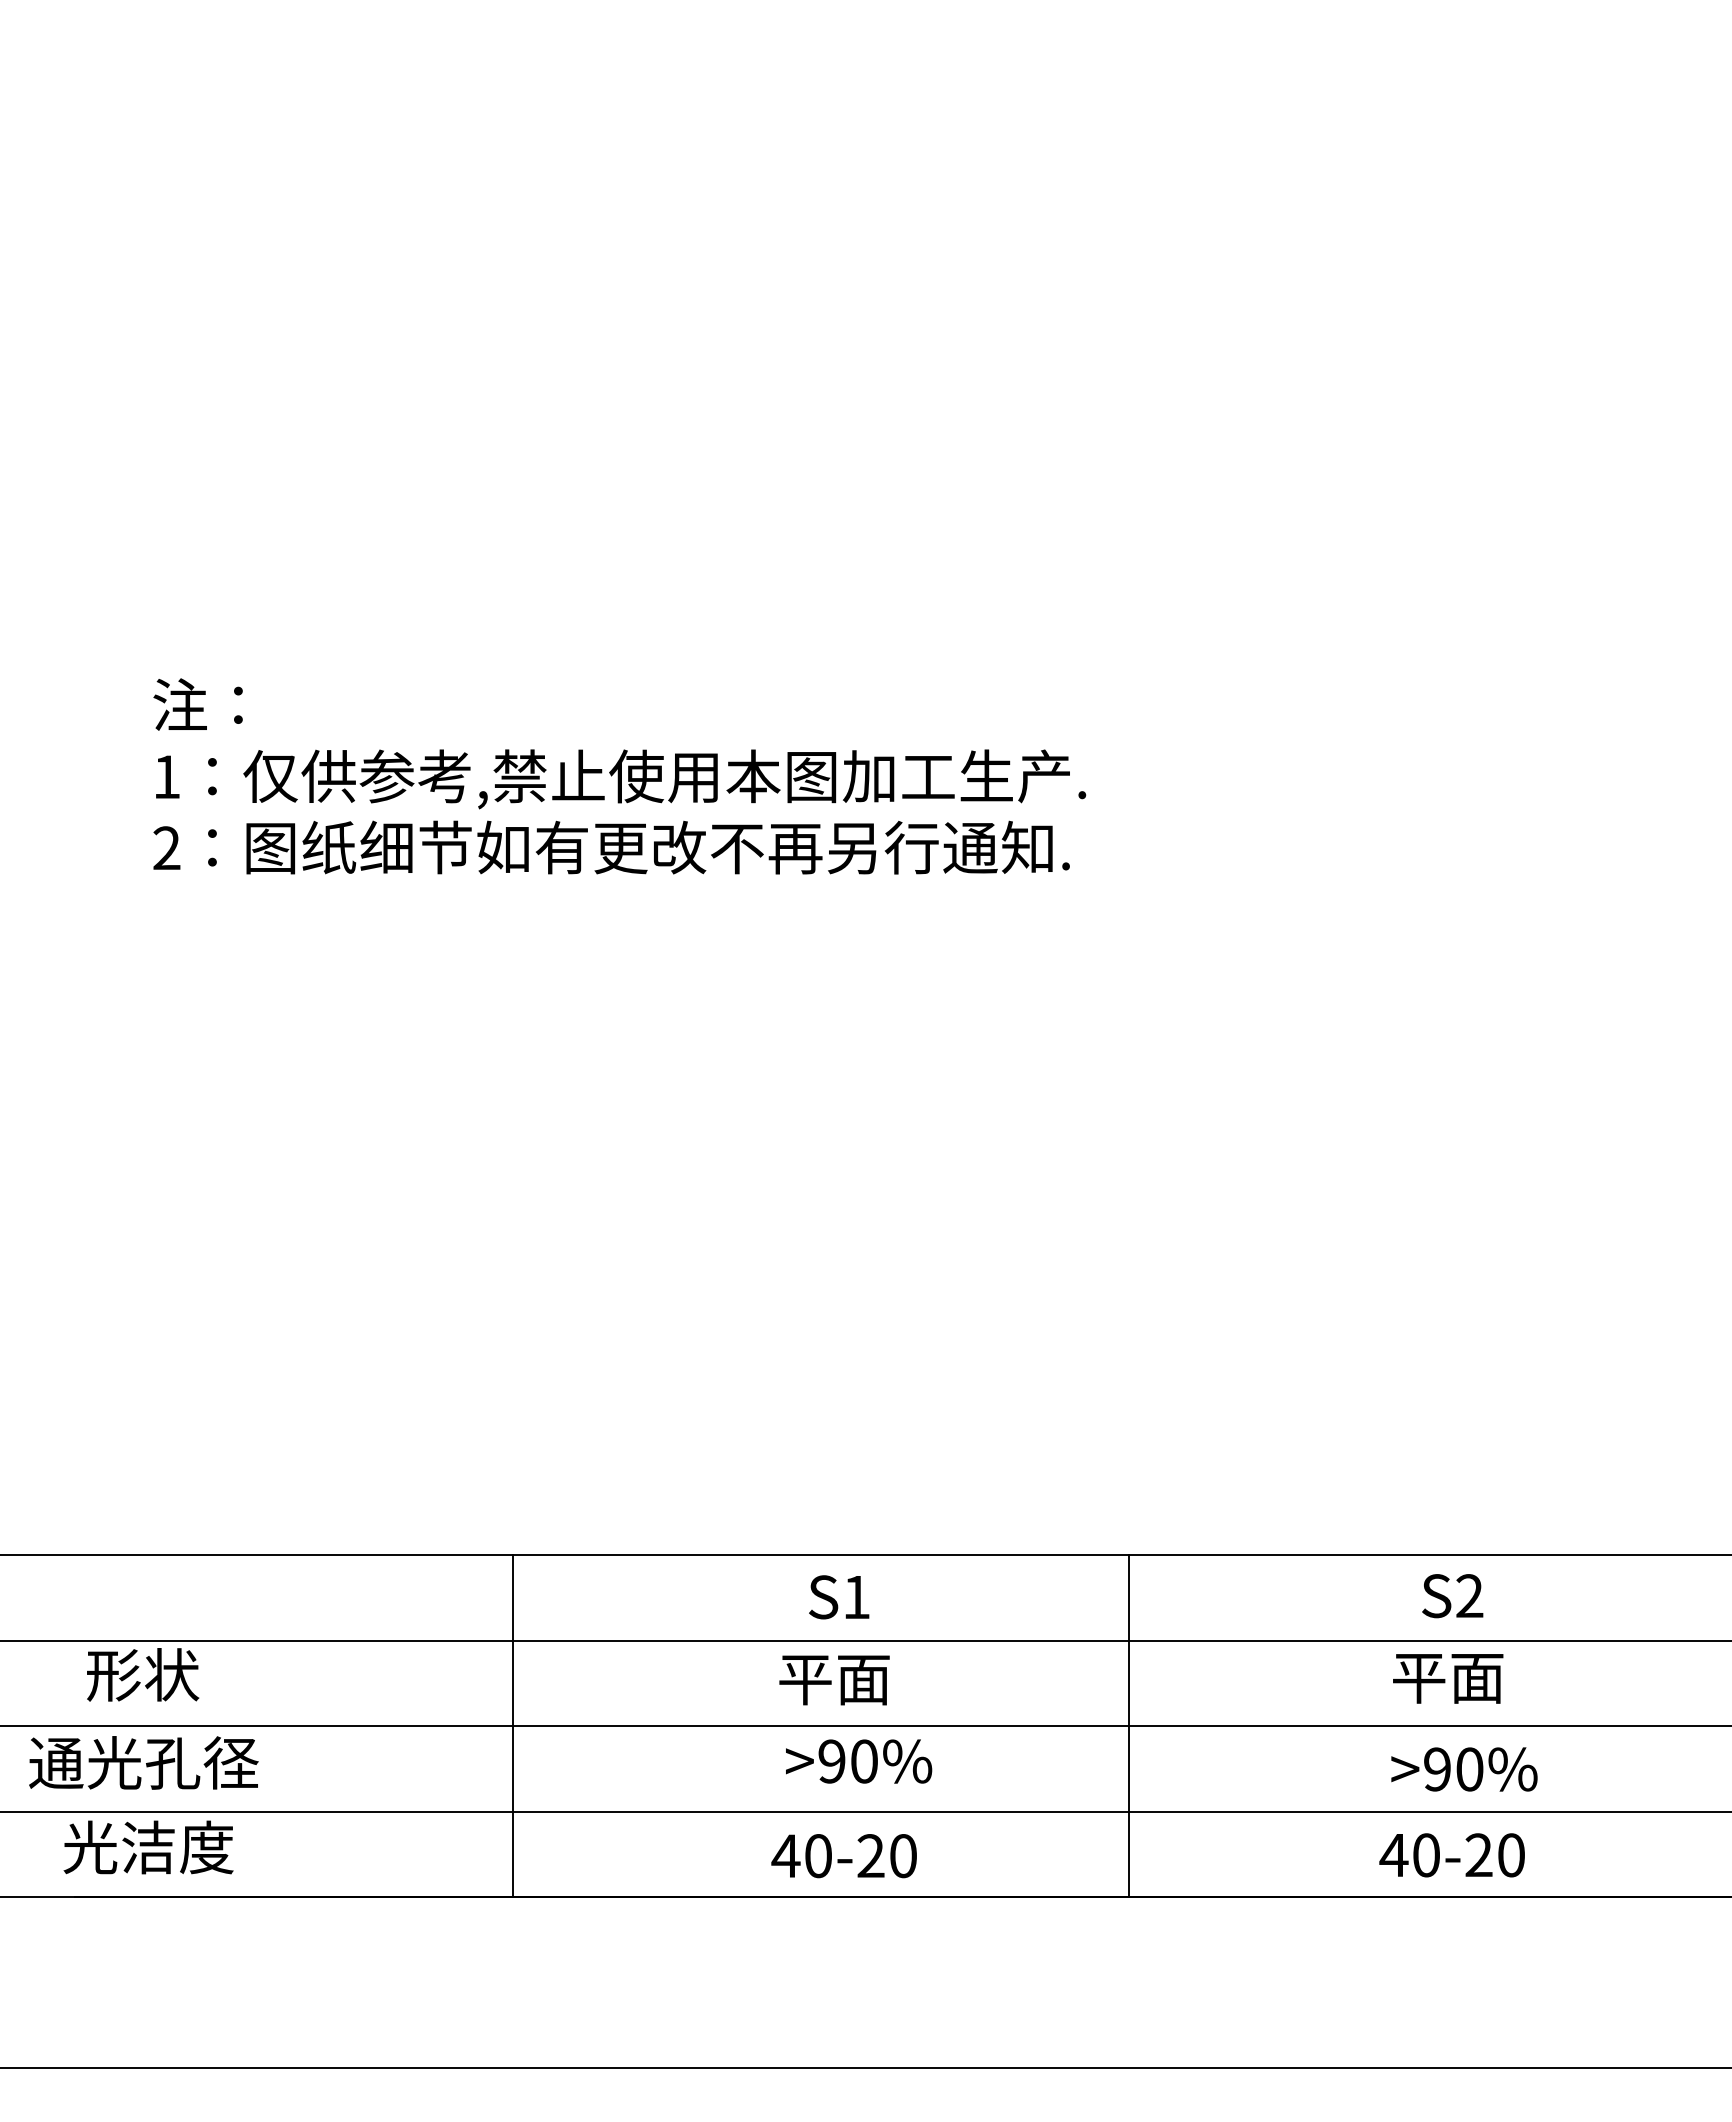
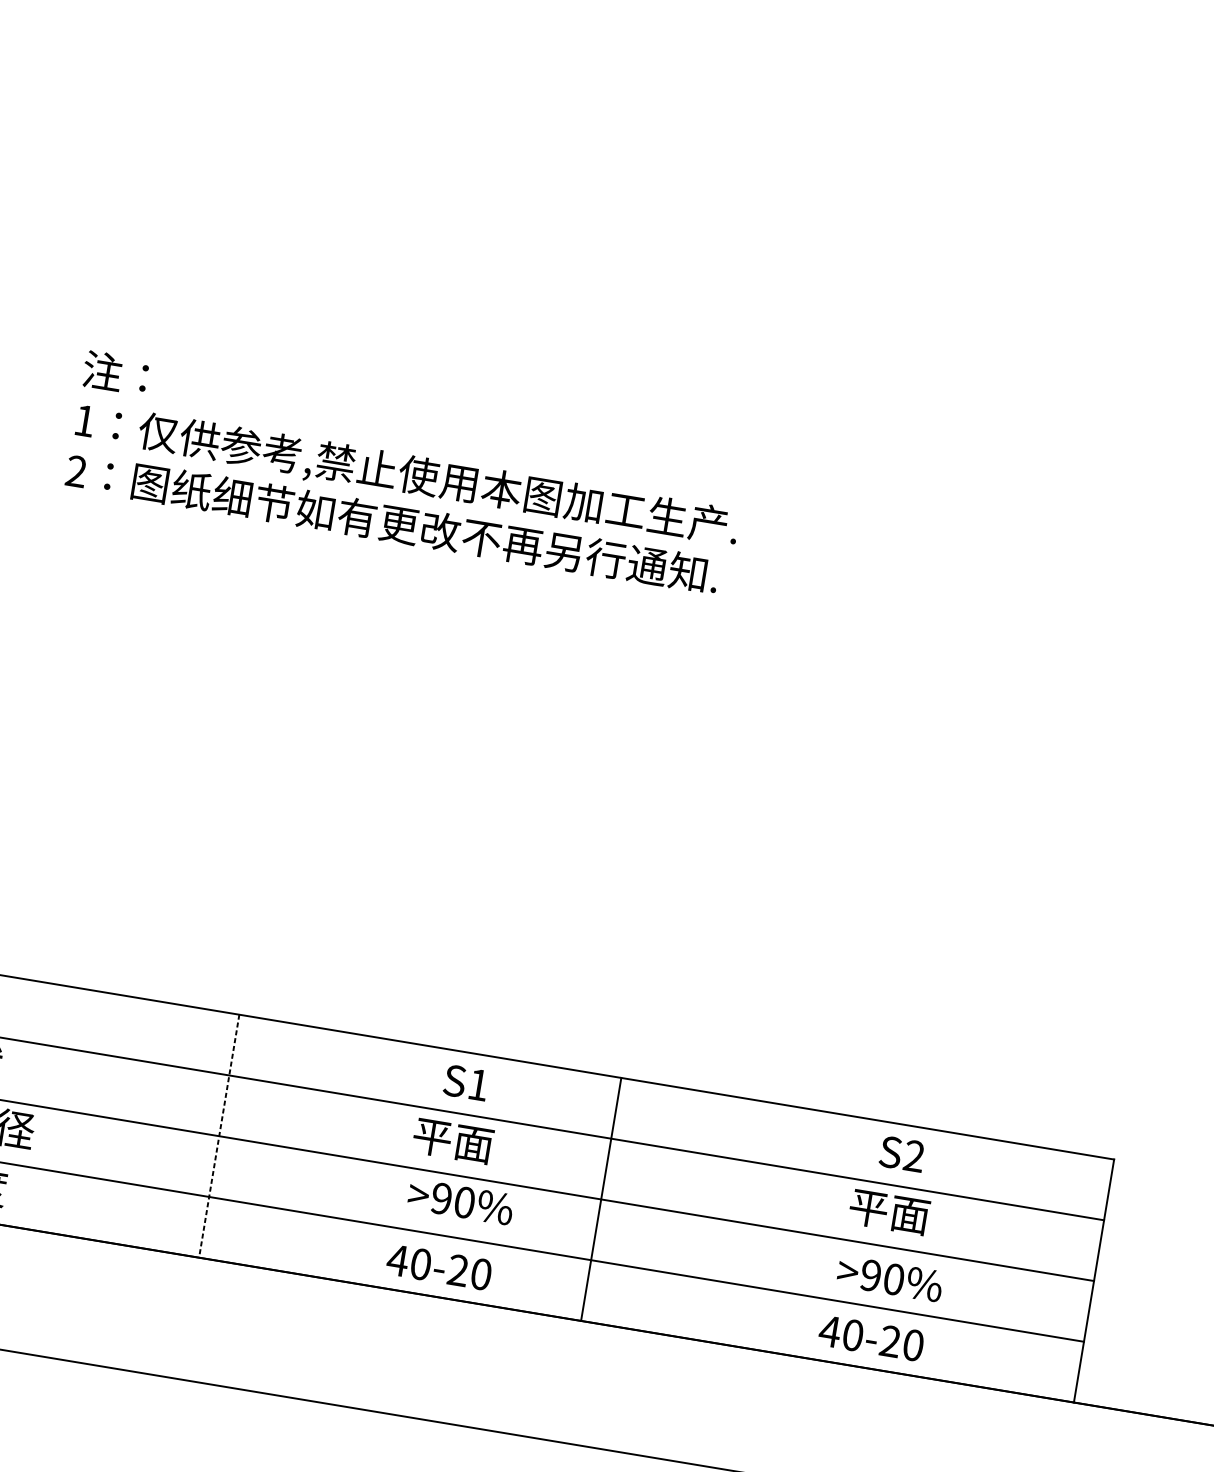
line: (513, 1726) -> (219, 1136), solid -> dashed
line: (1128, 1726) -> (601, 1199), moved

